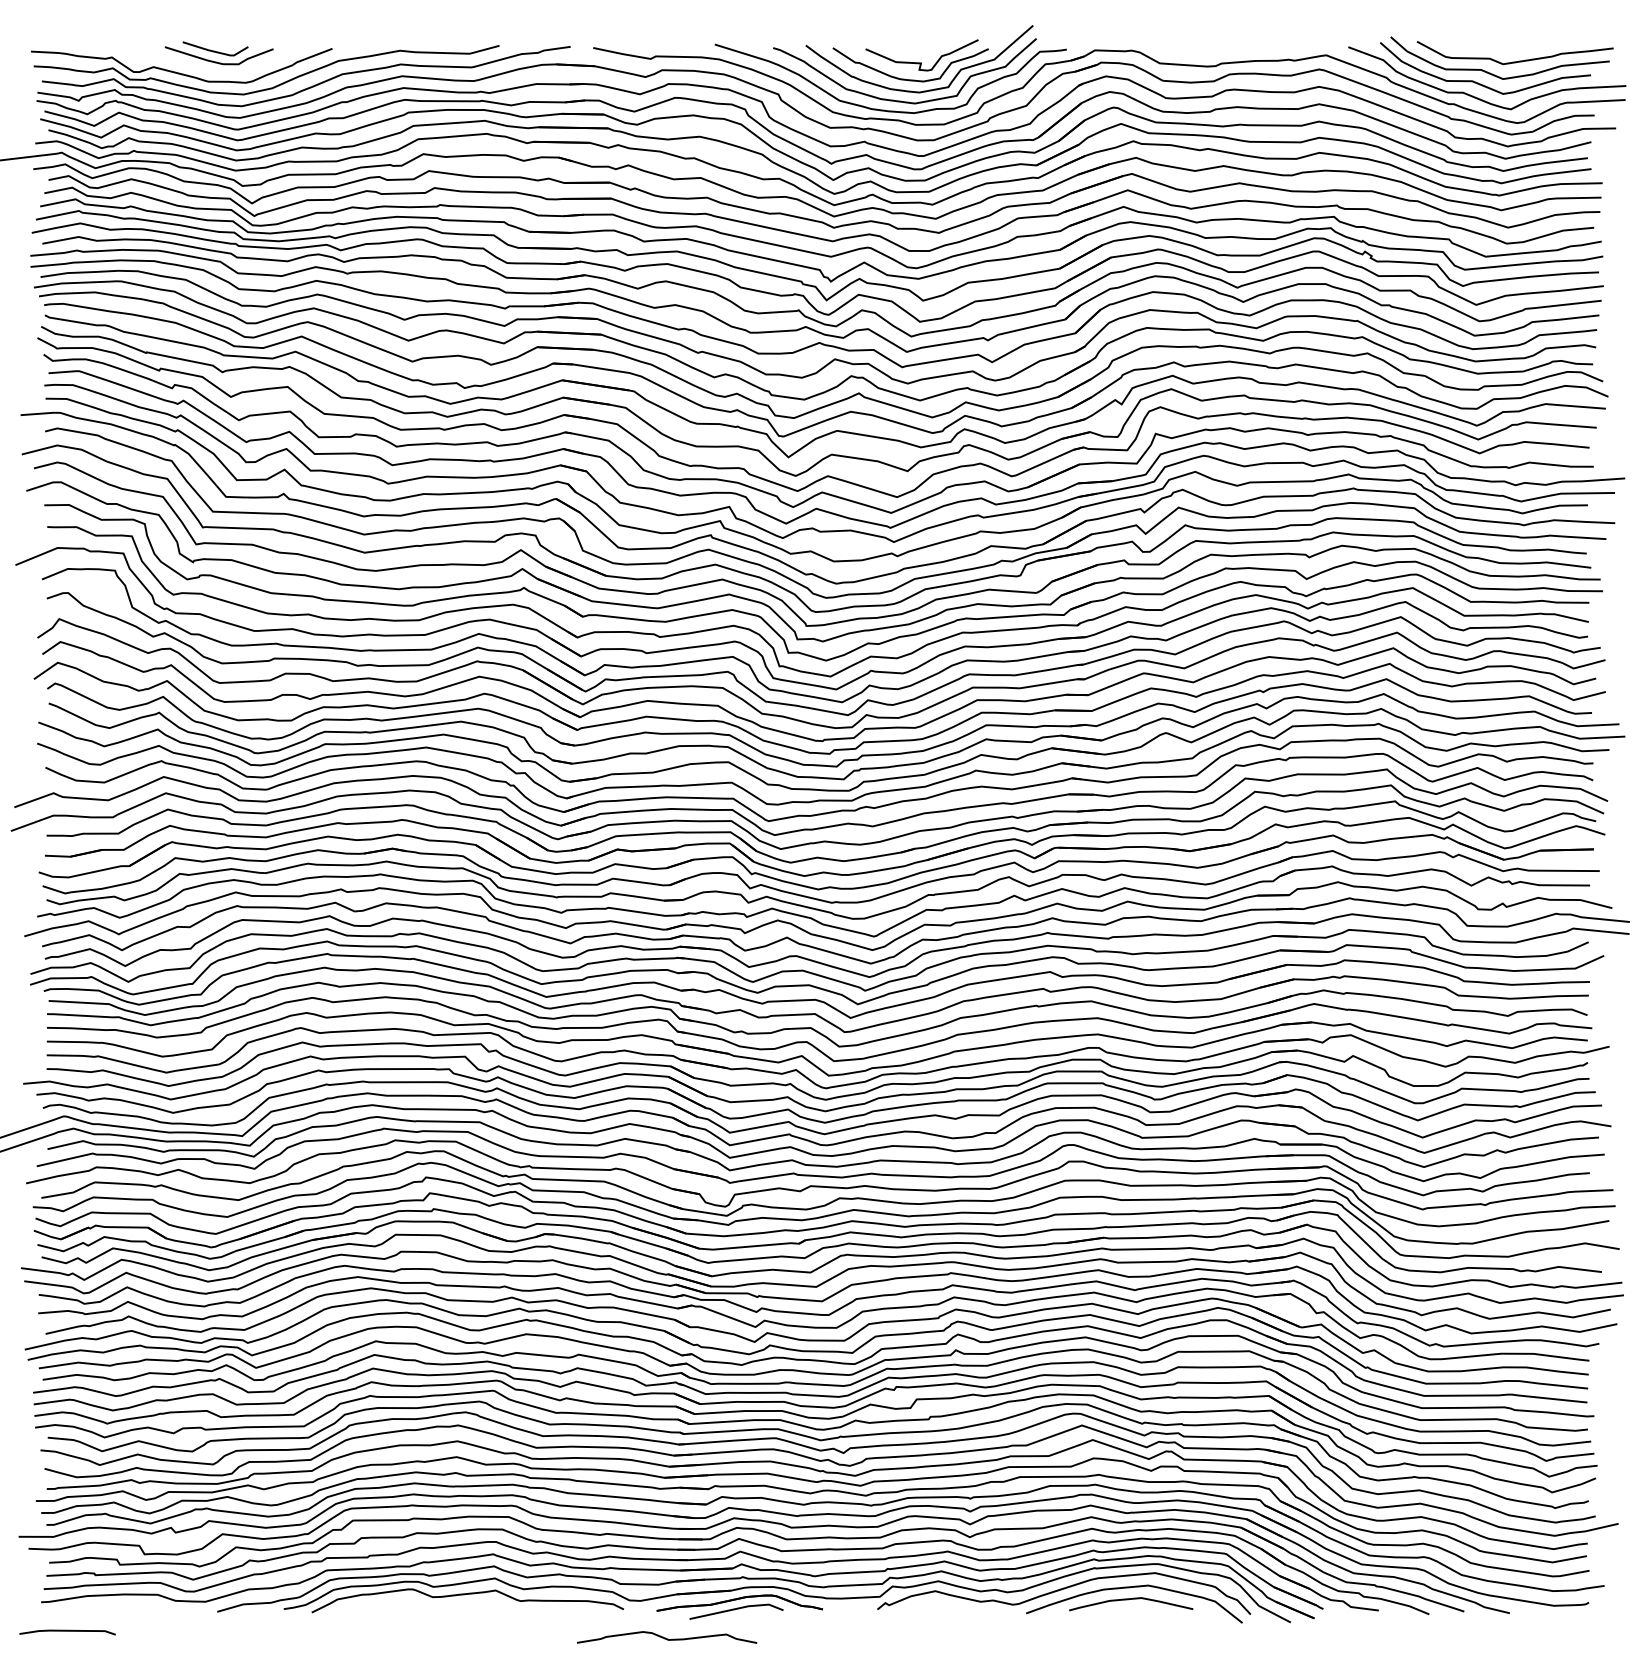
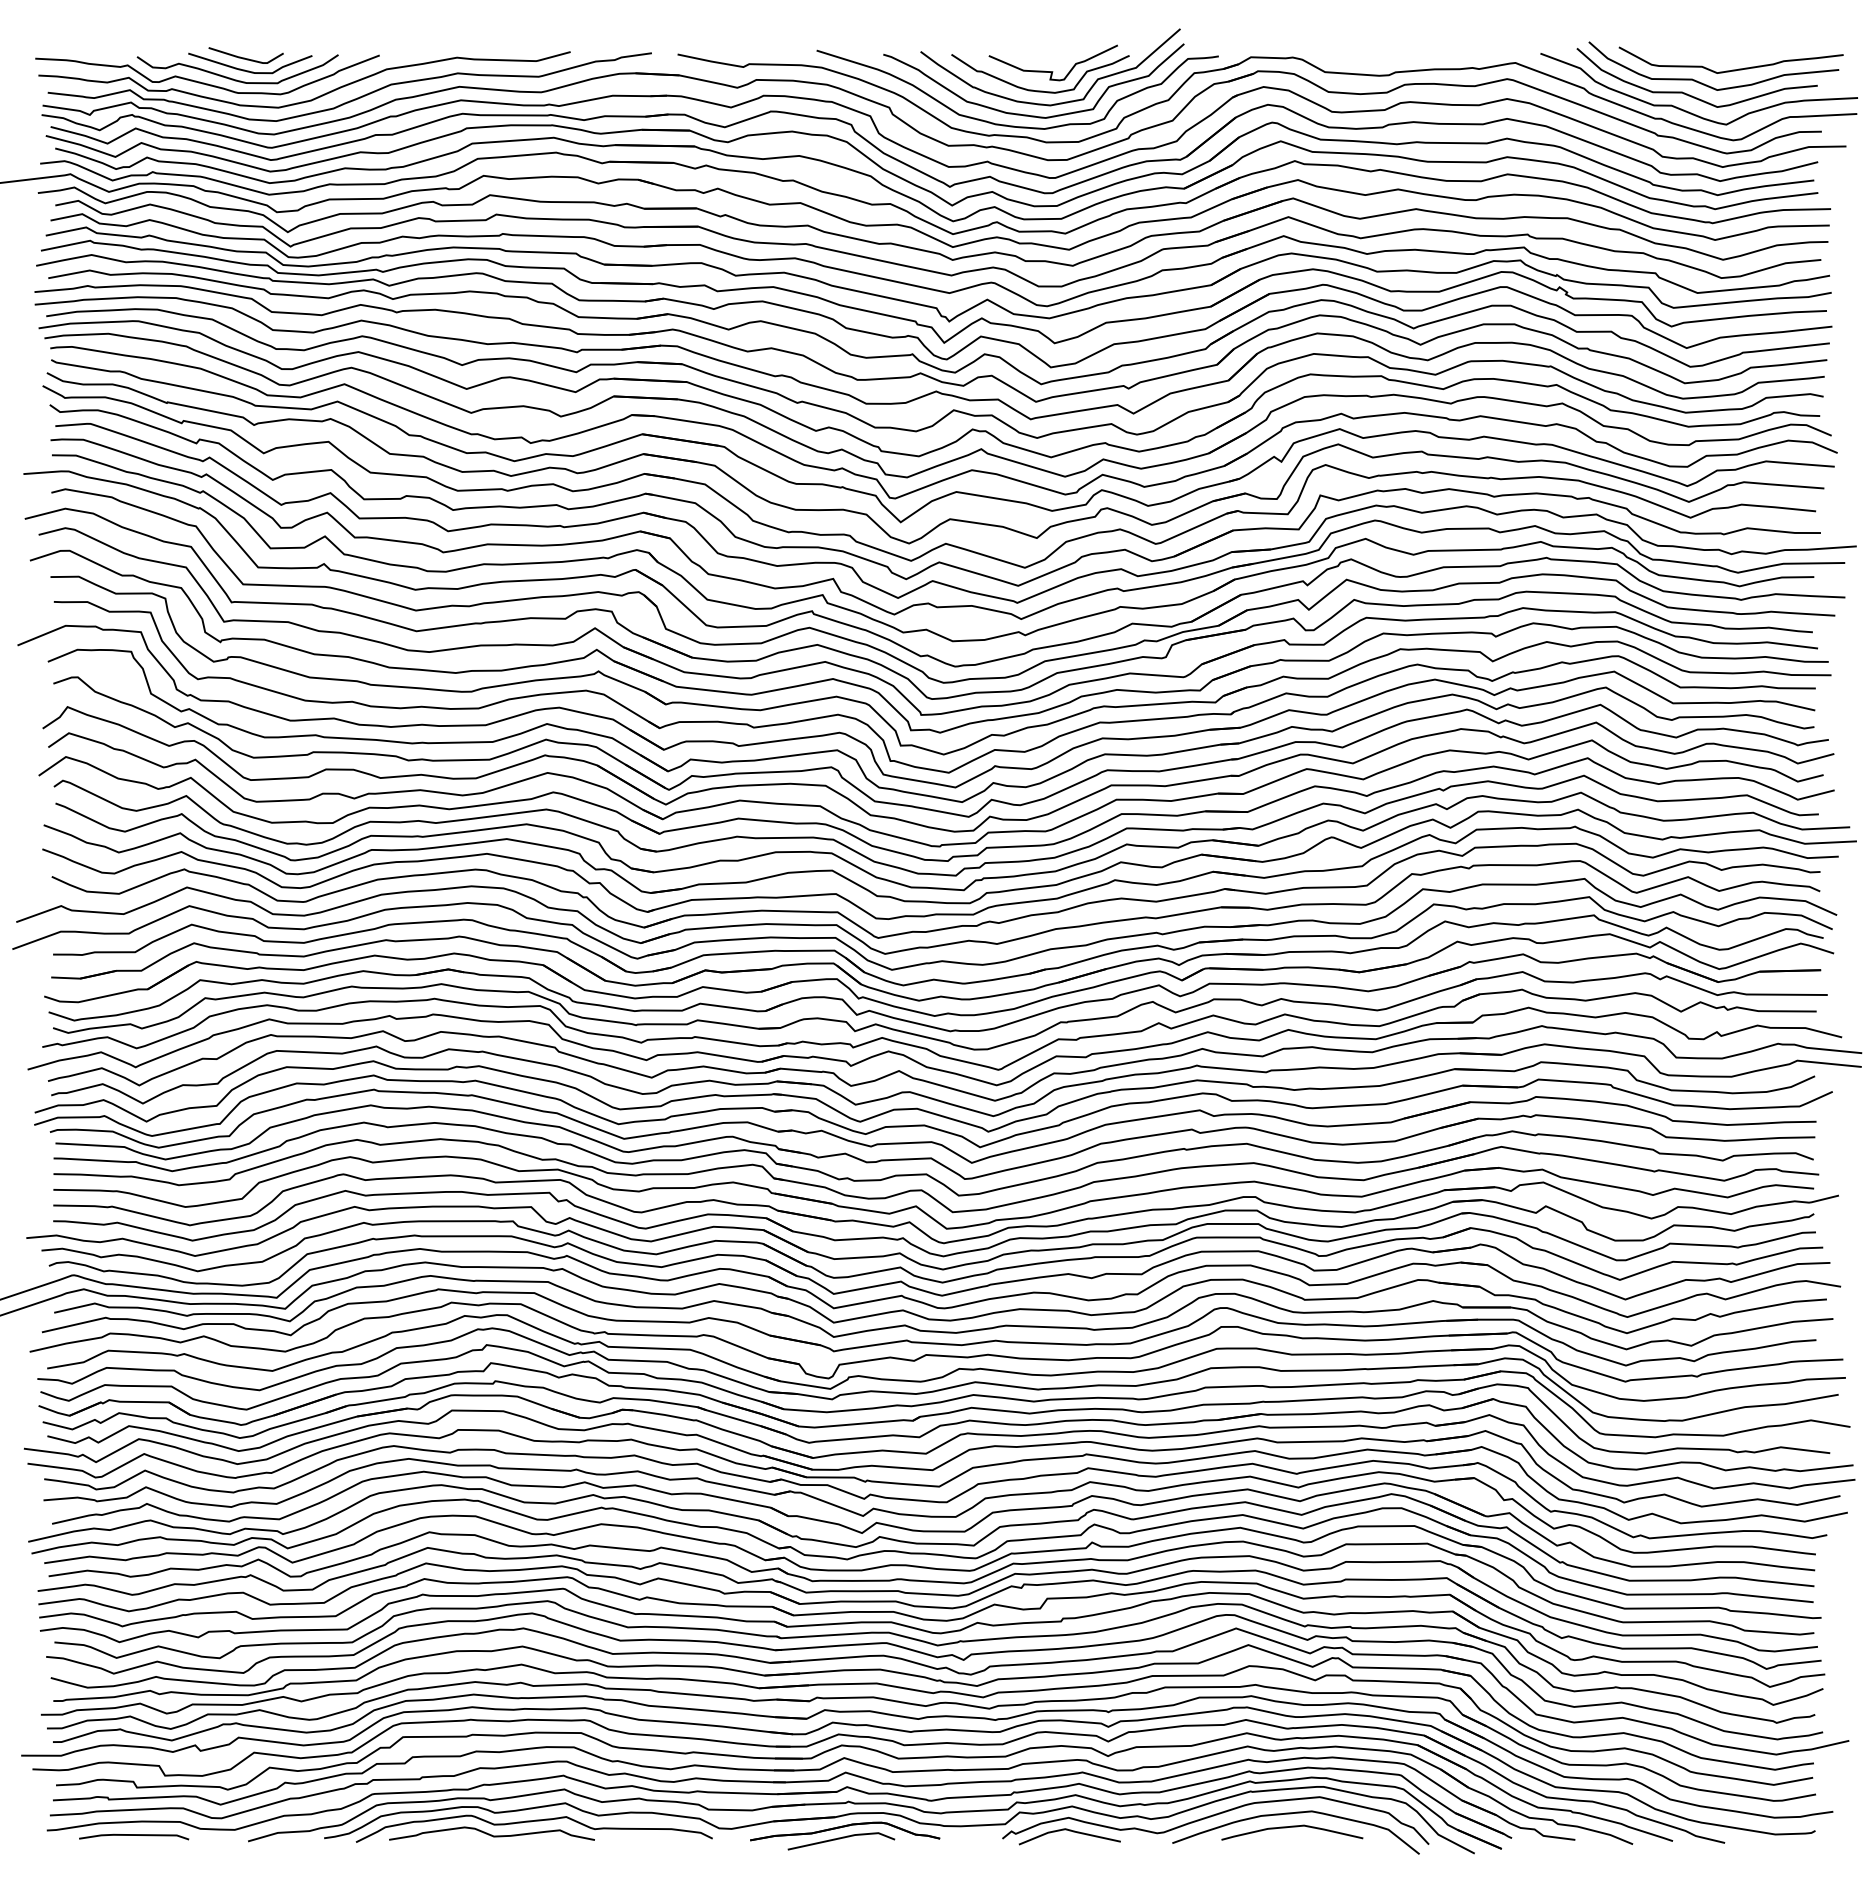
curve: (204, 68) -> (233, 78), added
line: (936, 1603) -> (1069, 1831), added
line: (67, 1631) -> (134, 1835), moved
curve: (666, 1638) -> (491, 1834), moved

